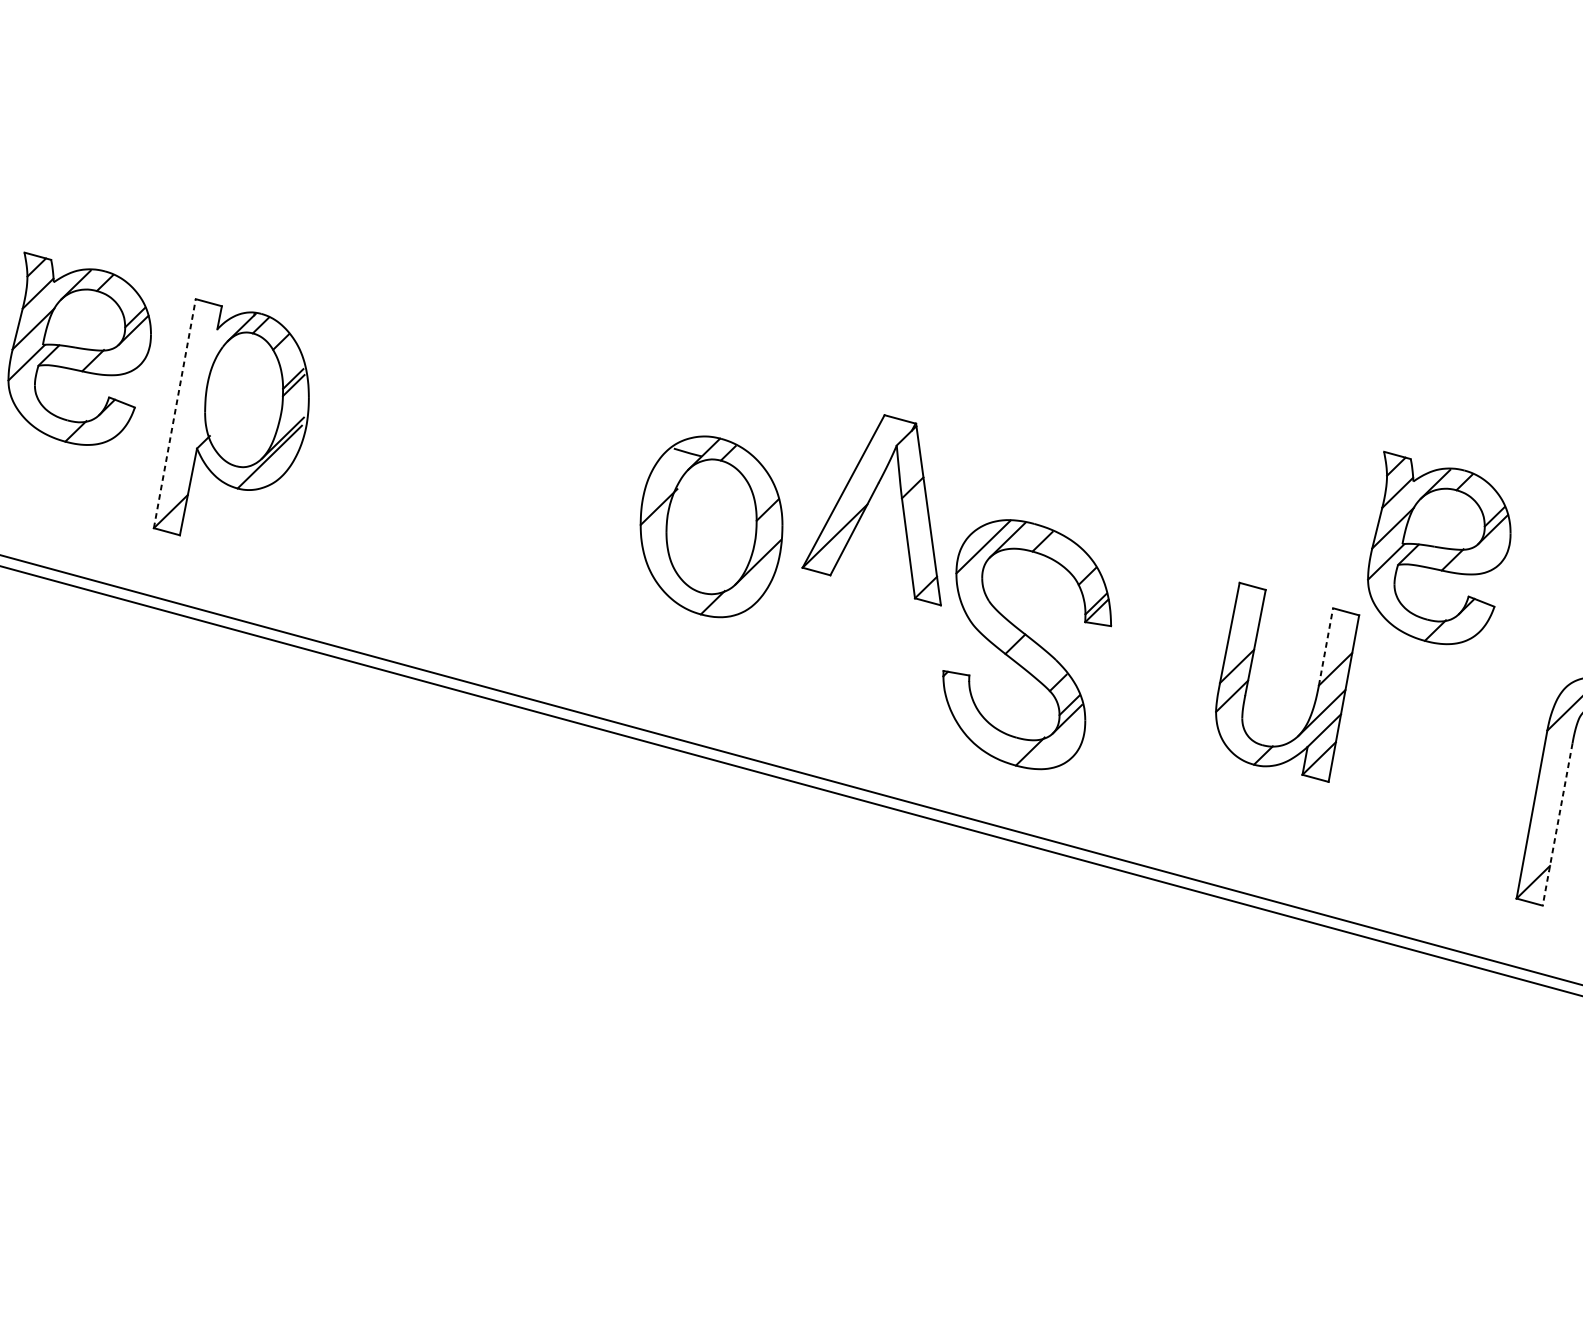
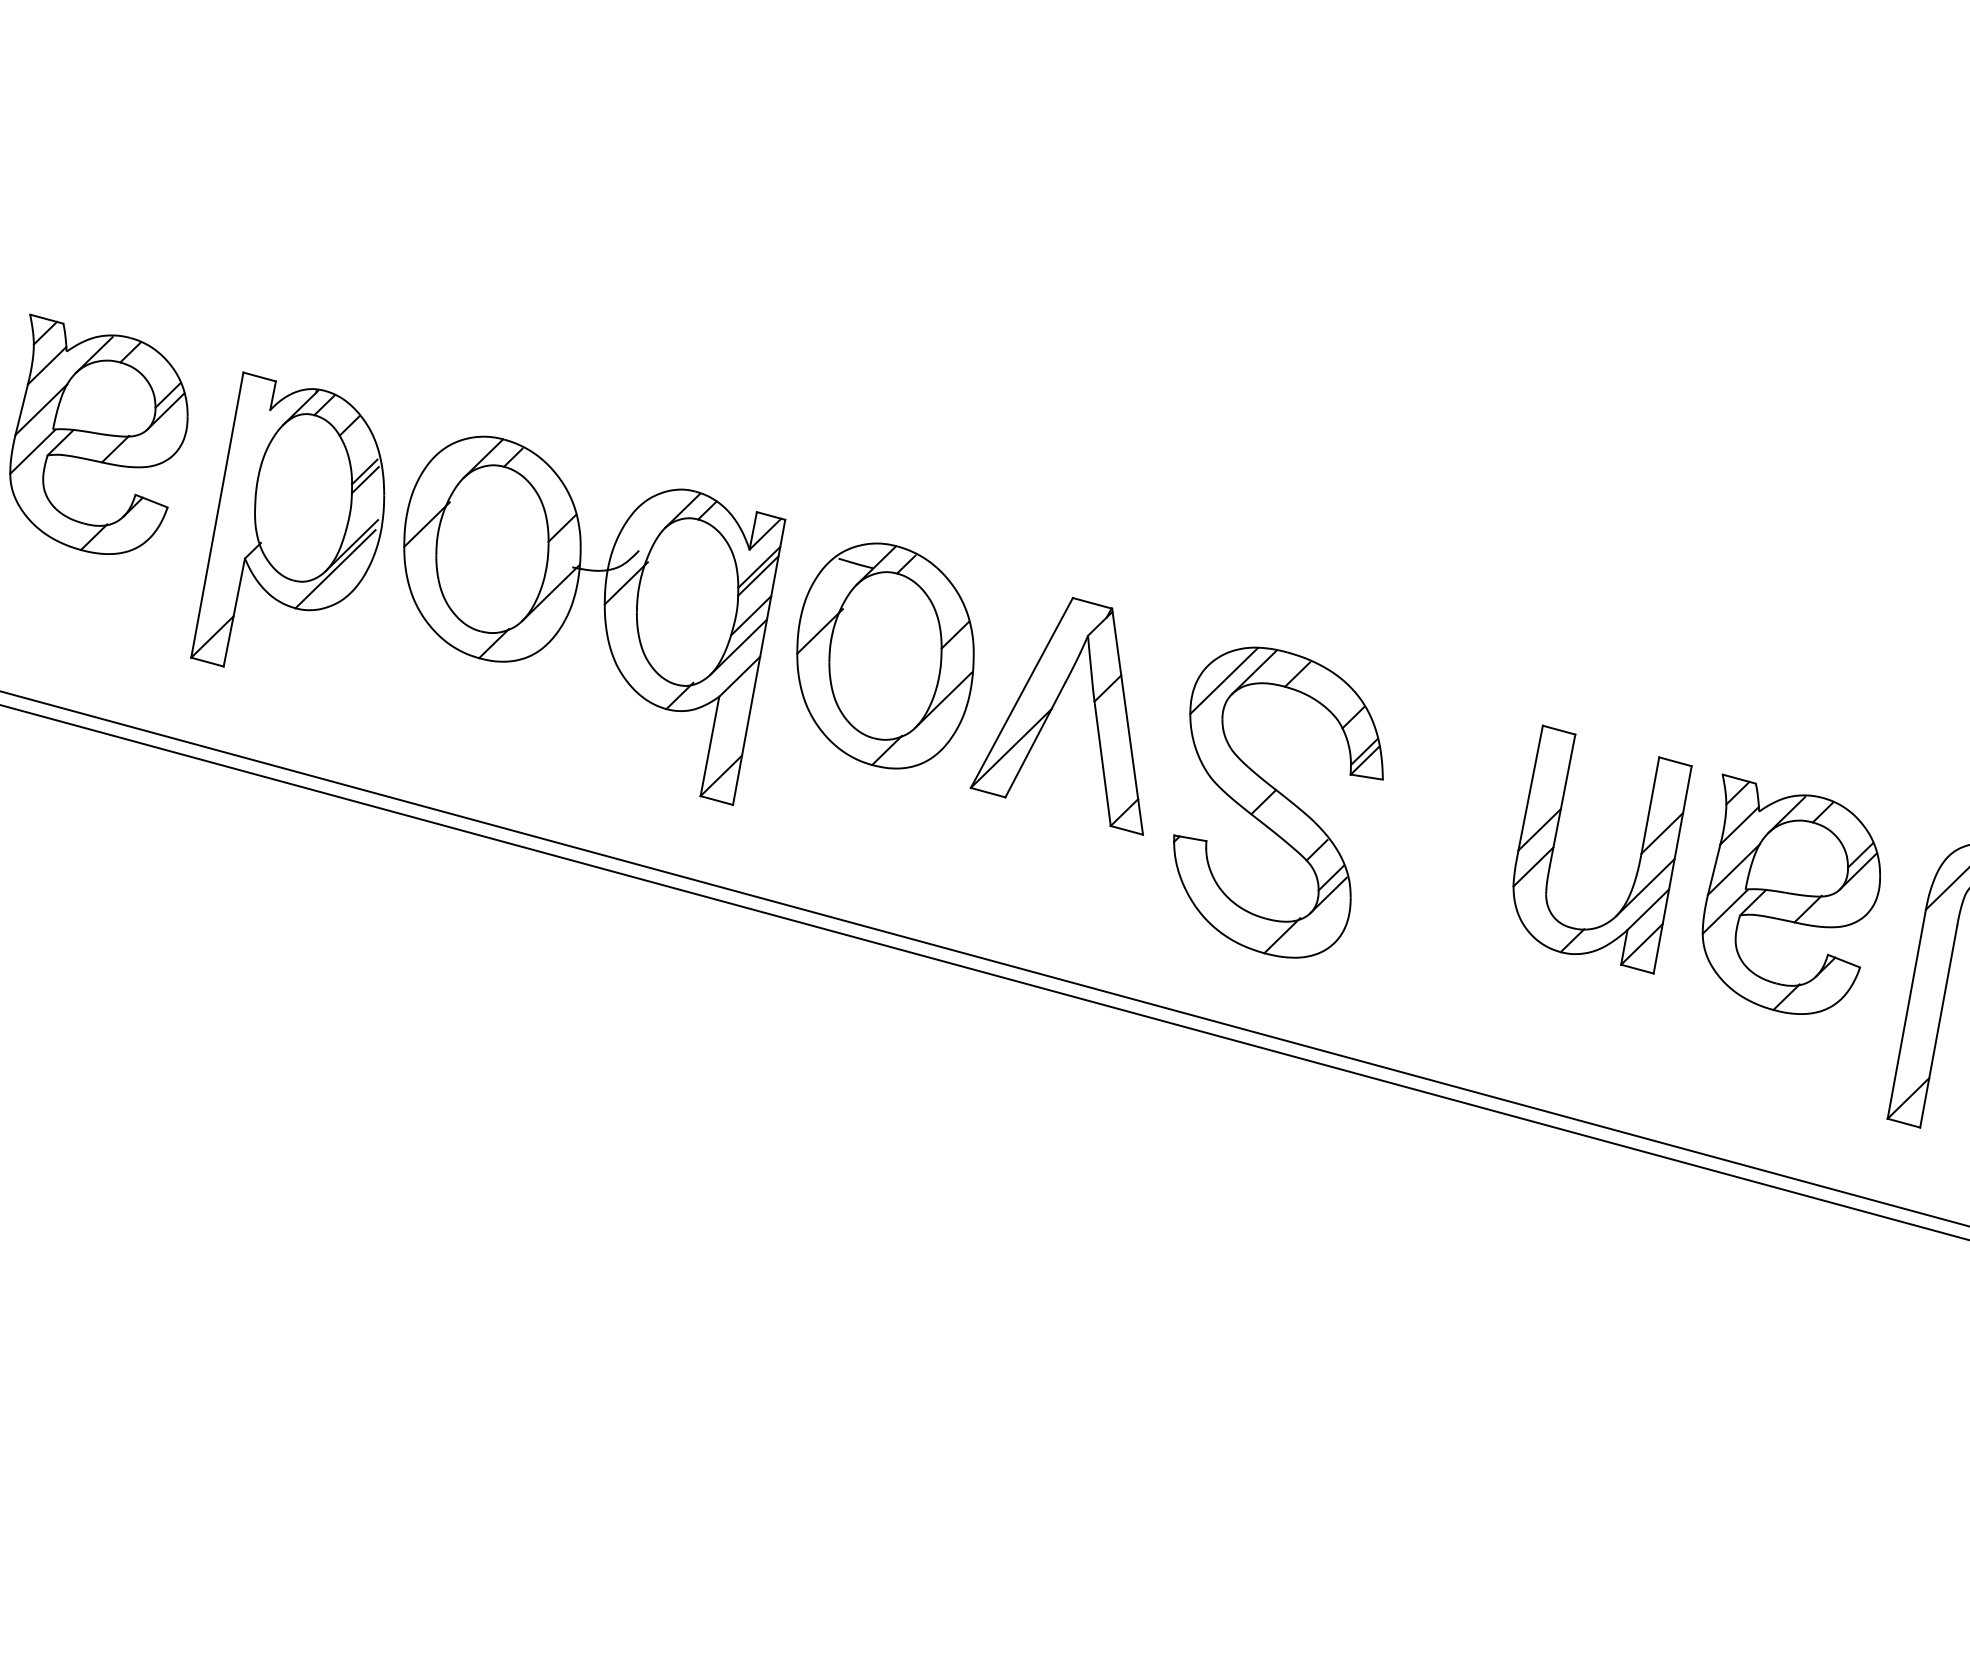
line: (174, 413) -> (217, 515), dashed -> solid
part: (485, 498) -> (604, 620), added
part: (866, 507) -> (1050, 713), moved
part: (1438, 547) -> (1790, 893), moved
line: (1326, 646) -> (1650, 805), dashed -> solid
line: (1557, 824) -> (1938, 1026), dashed -> solid

